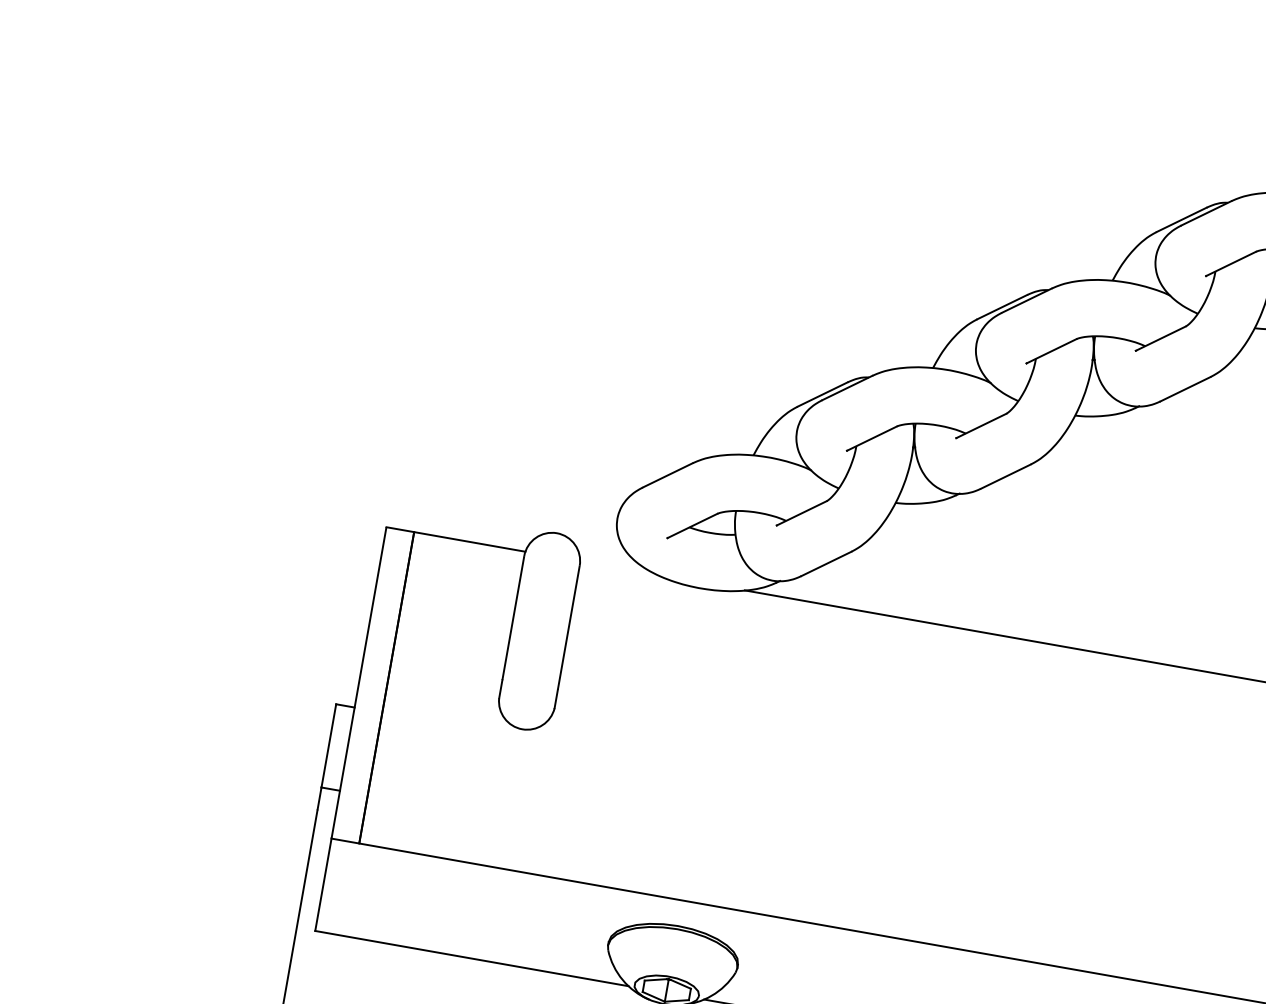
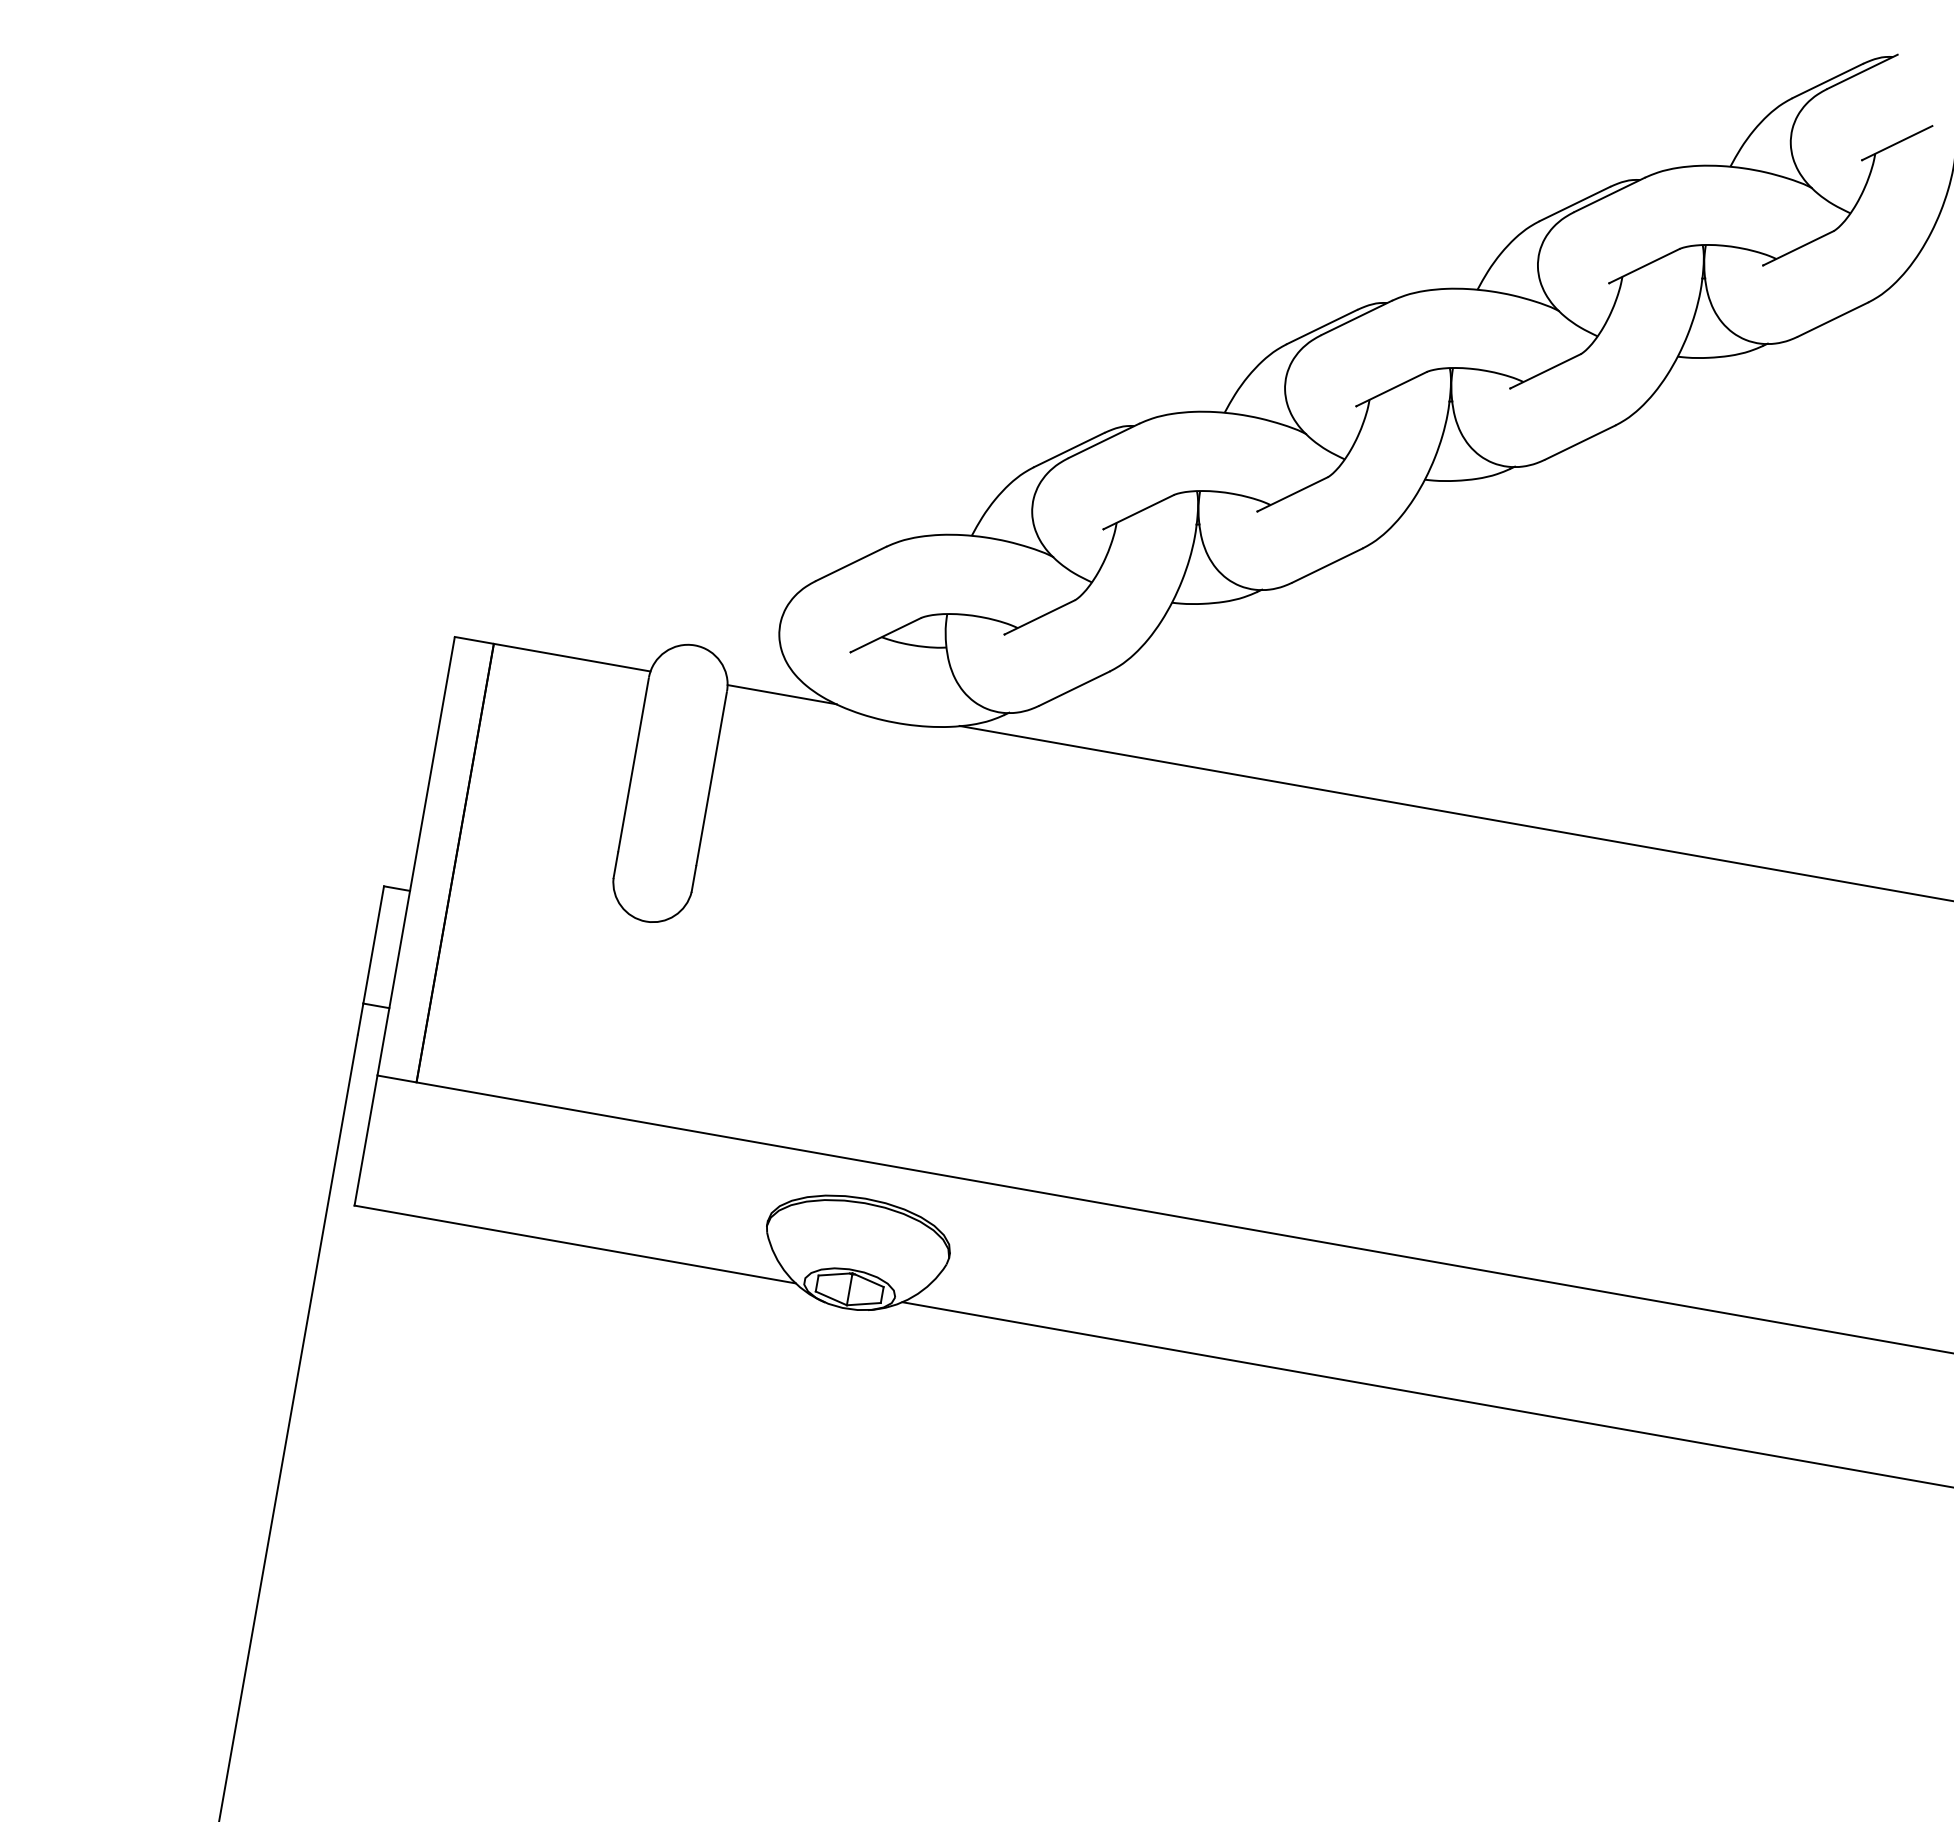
line: (618, 568) -> (781, 694), added

